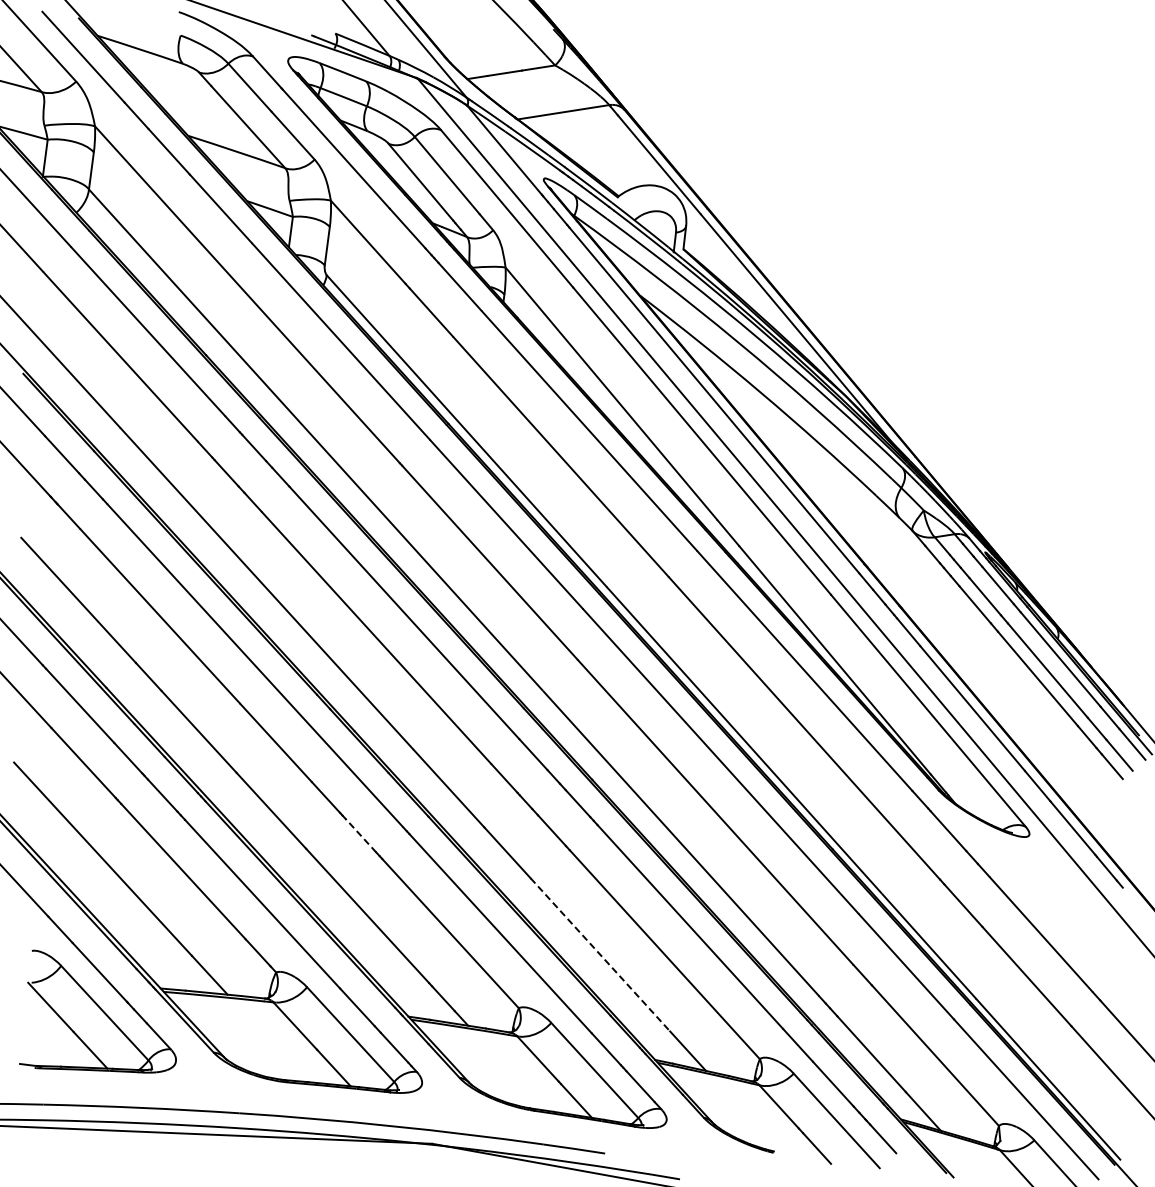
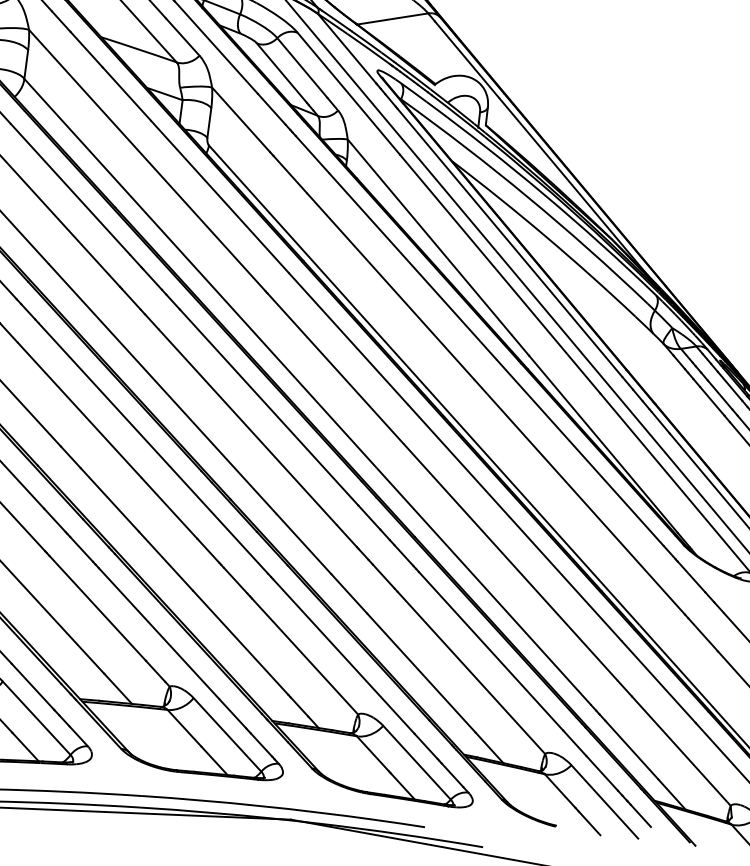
line: (361, 835) -> (235, 580), dashed -> solid
line: (600, 954) -> (421, 672), dashed -> solid

